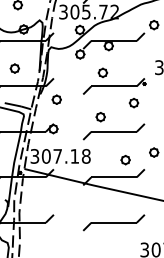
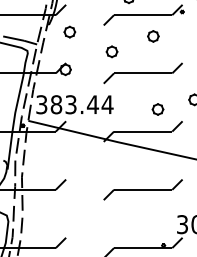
part: (133, 103) -> (152, 36), moved
part: (100, 117) -> (111, 52), moved
text: (65, 156) -> (81, 104), 307.18 -> 383.44

